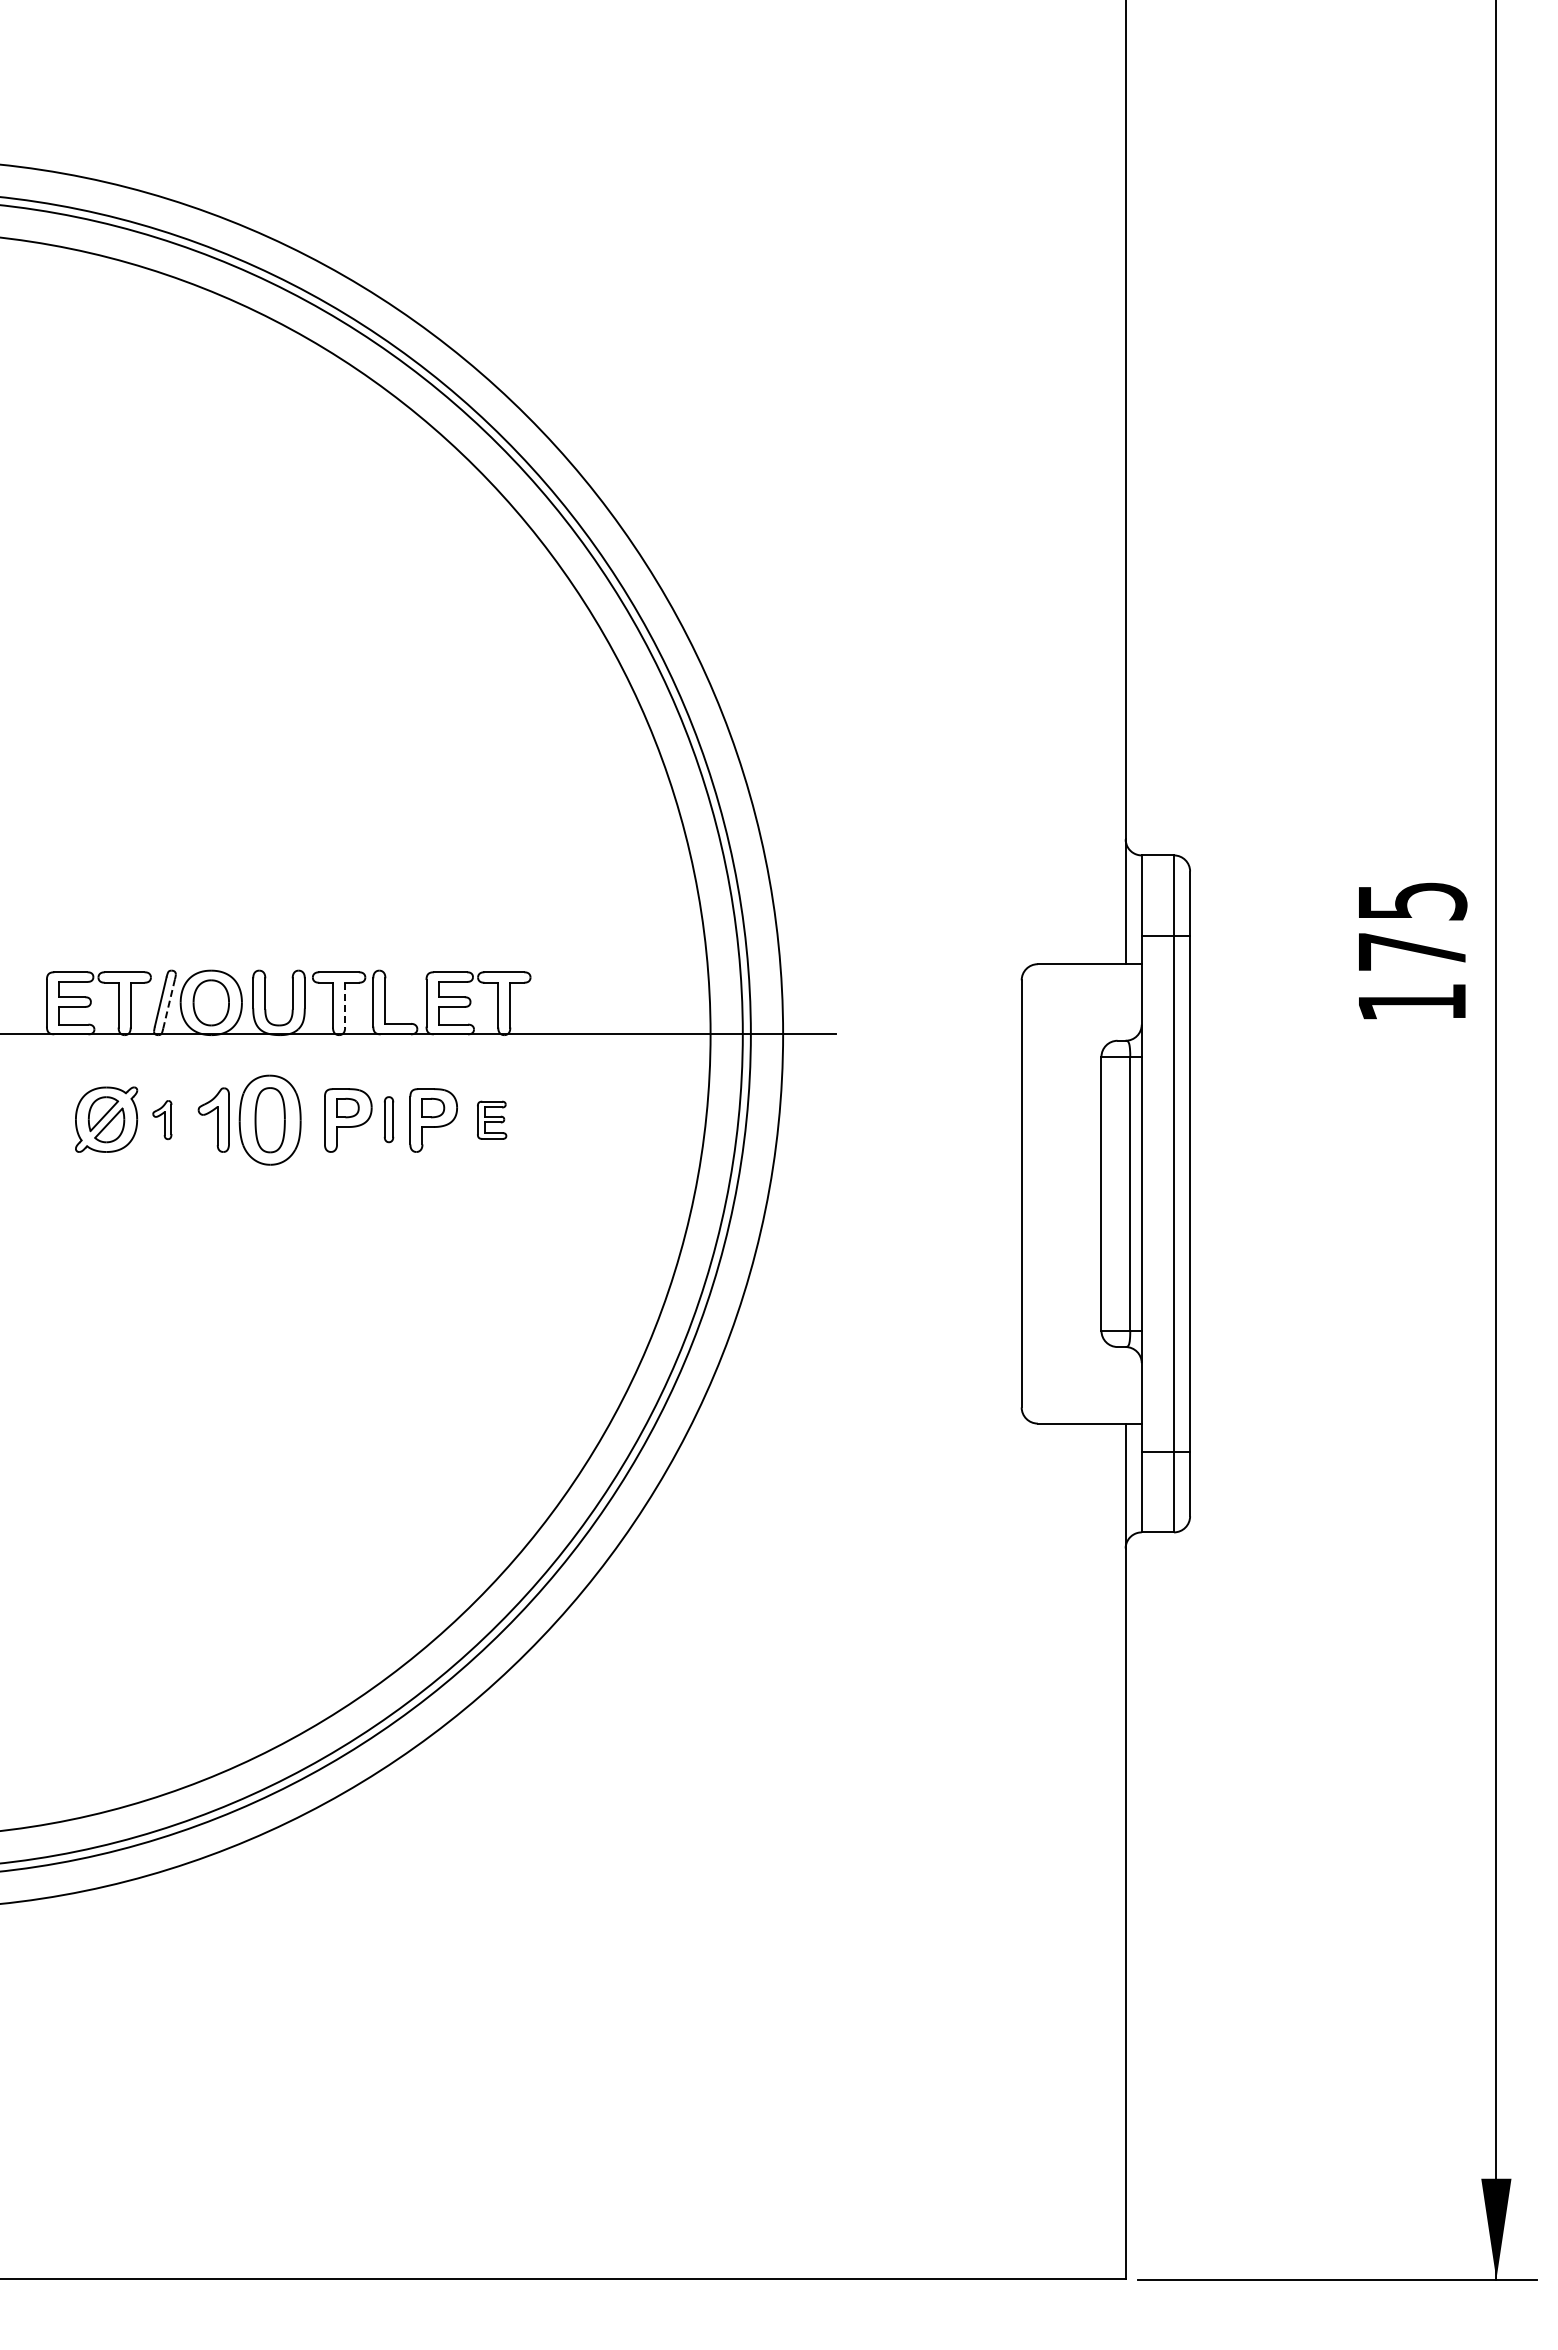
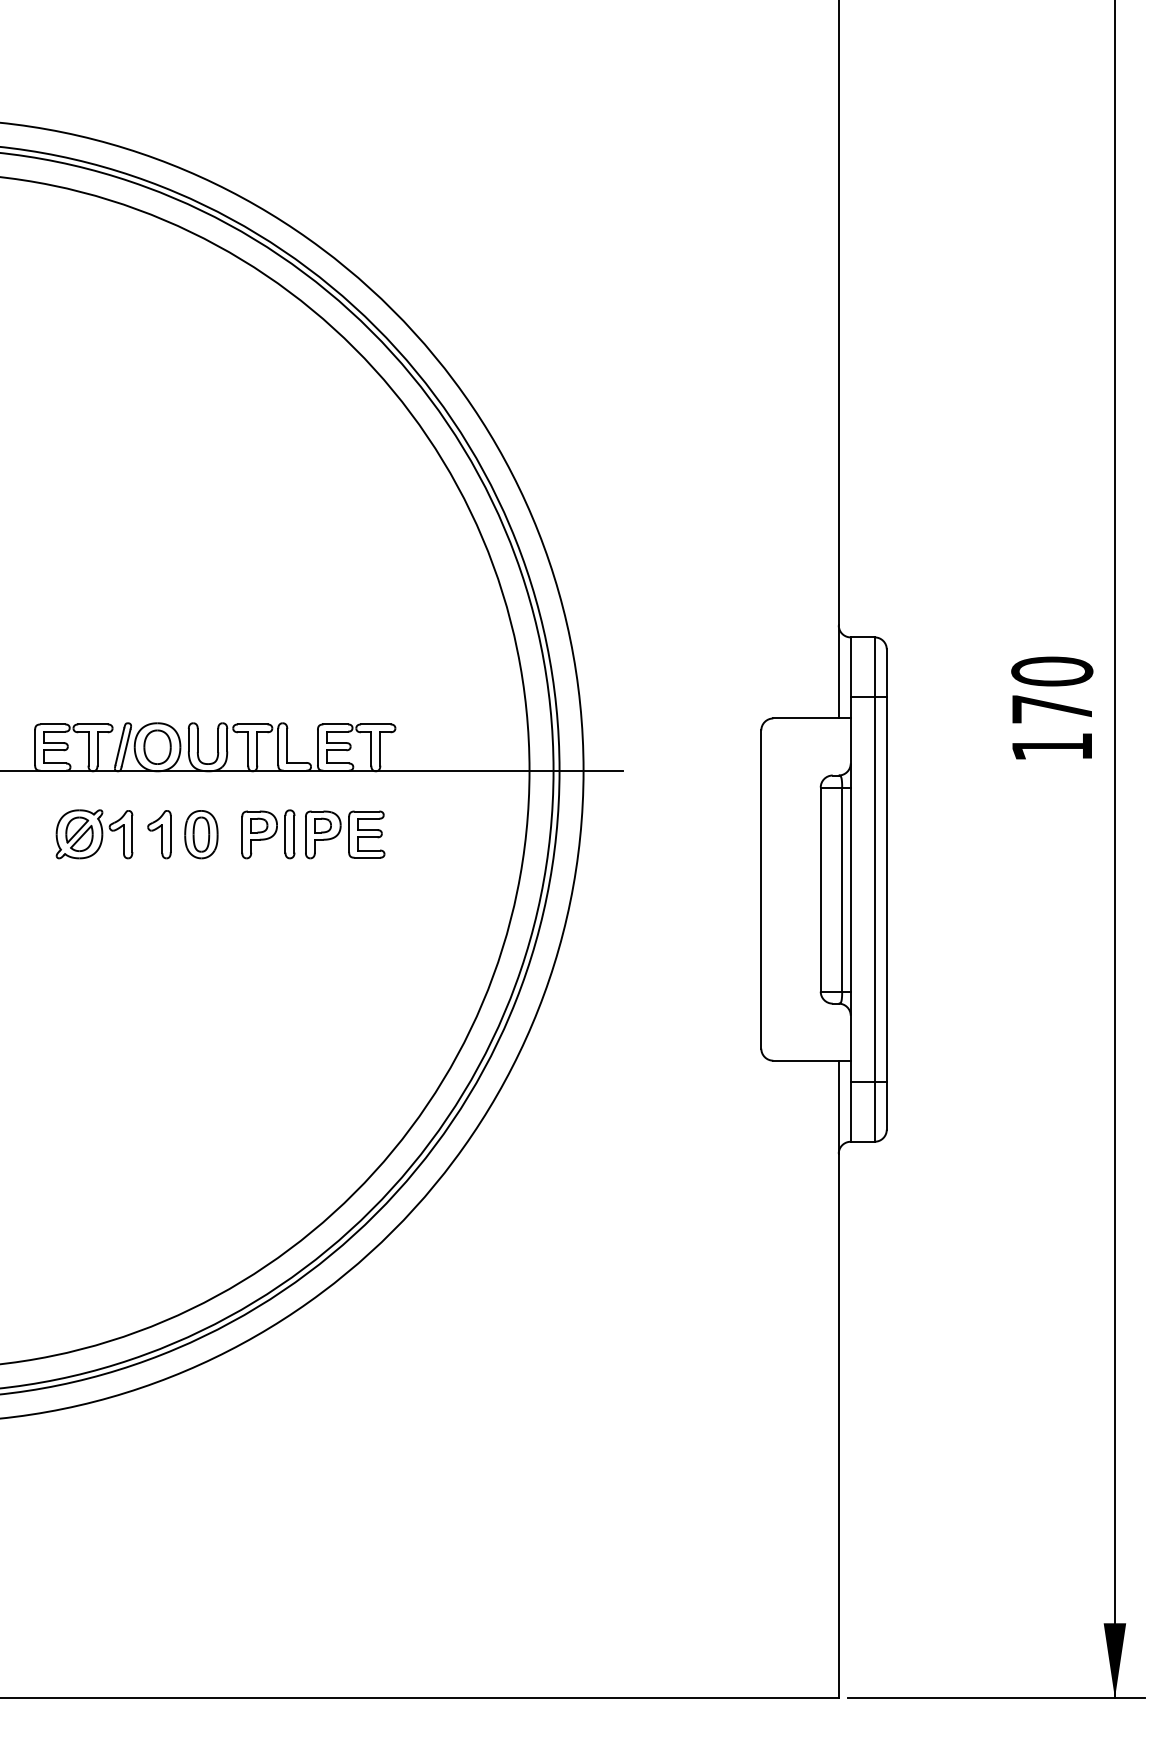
text: (1412, 901) -> (1052, 671), 175 -> 170
line: (169, 1004) -> (126, 748), dashed -> solid
line: (345, 1005) -> (257, 749), dashed -> solid
part: (162, 1119) -> (121, 834), size x1.67
part: (269, 1119) -> (200, 834), size x0.71
part: (388, 1119) -> (289, 834), size x1.43
part: (491, 1120) -> (366, 834), size x1.67

